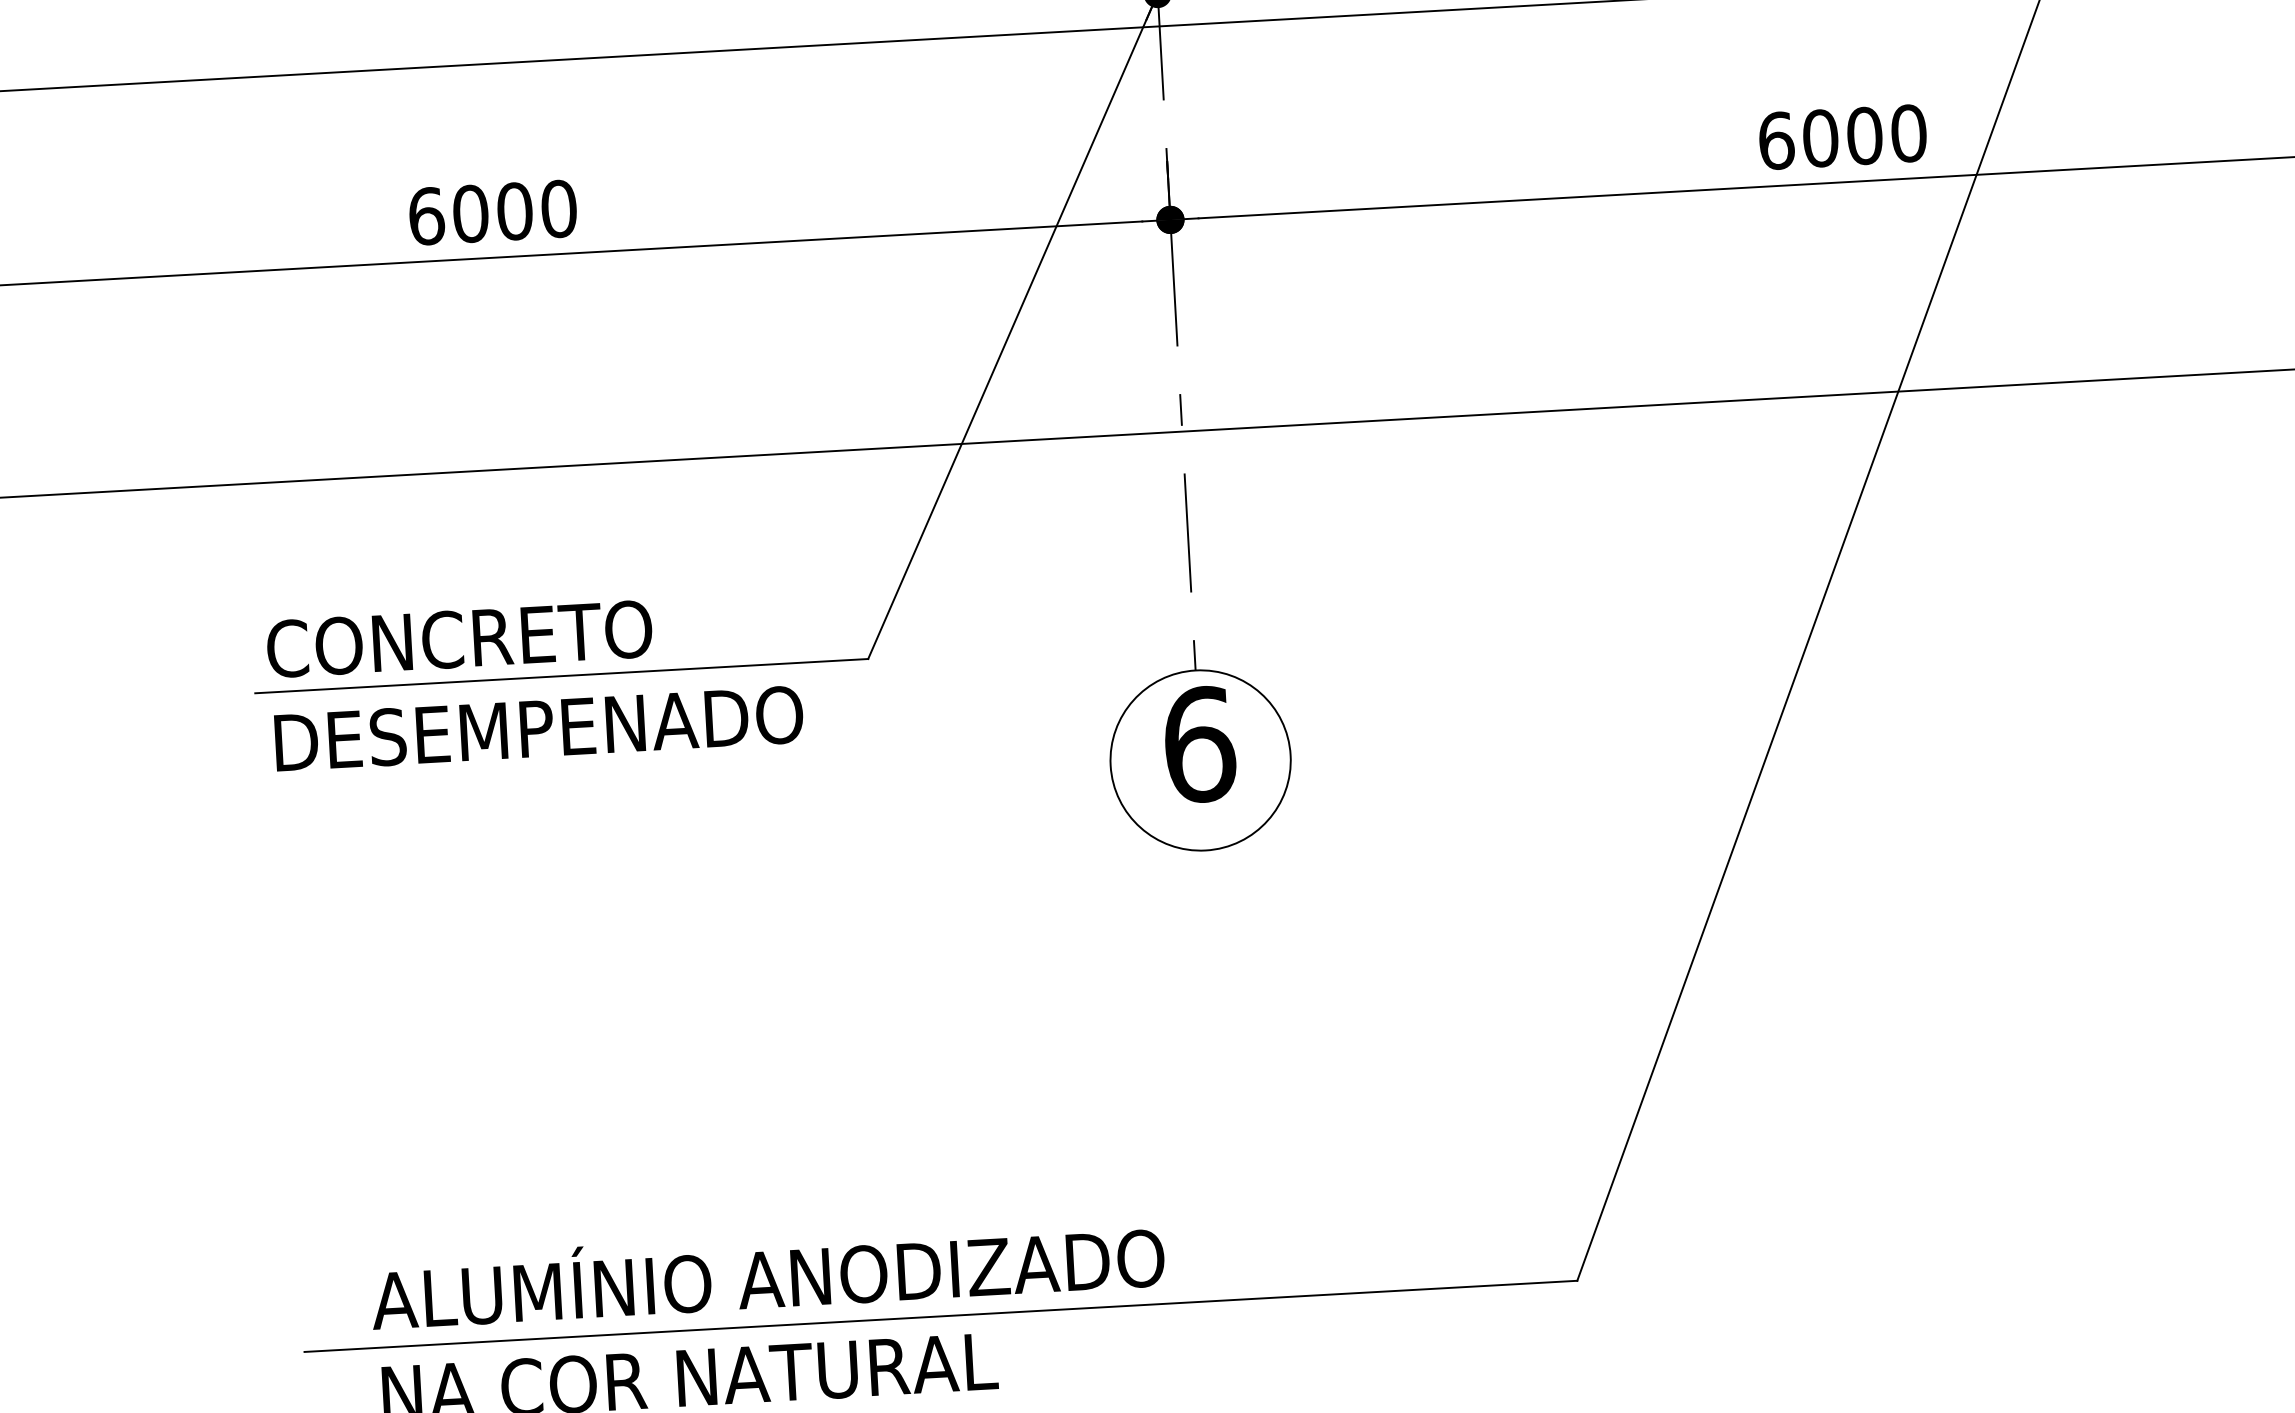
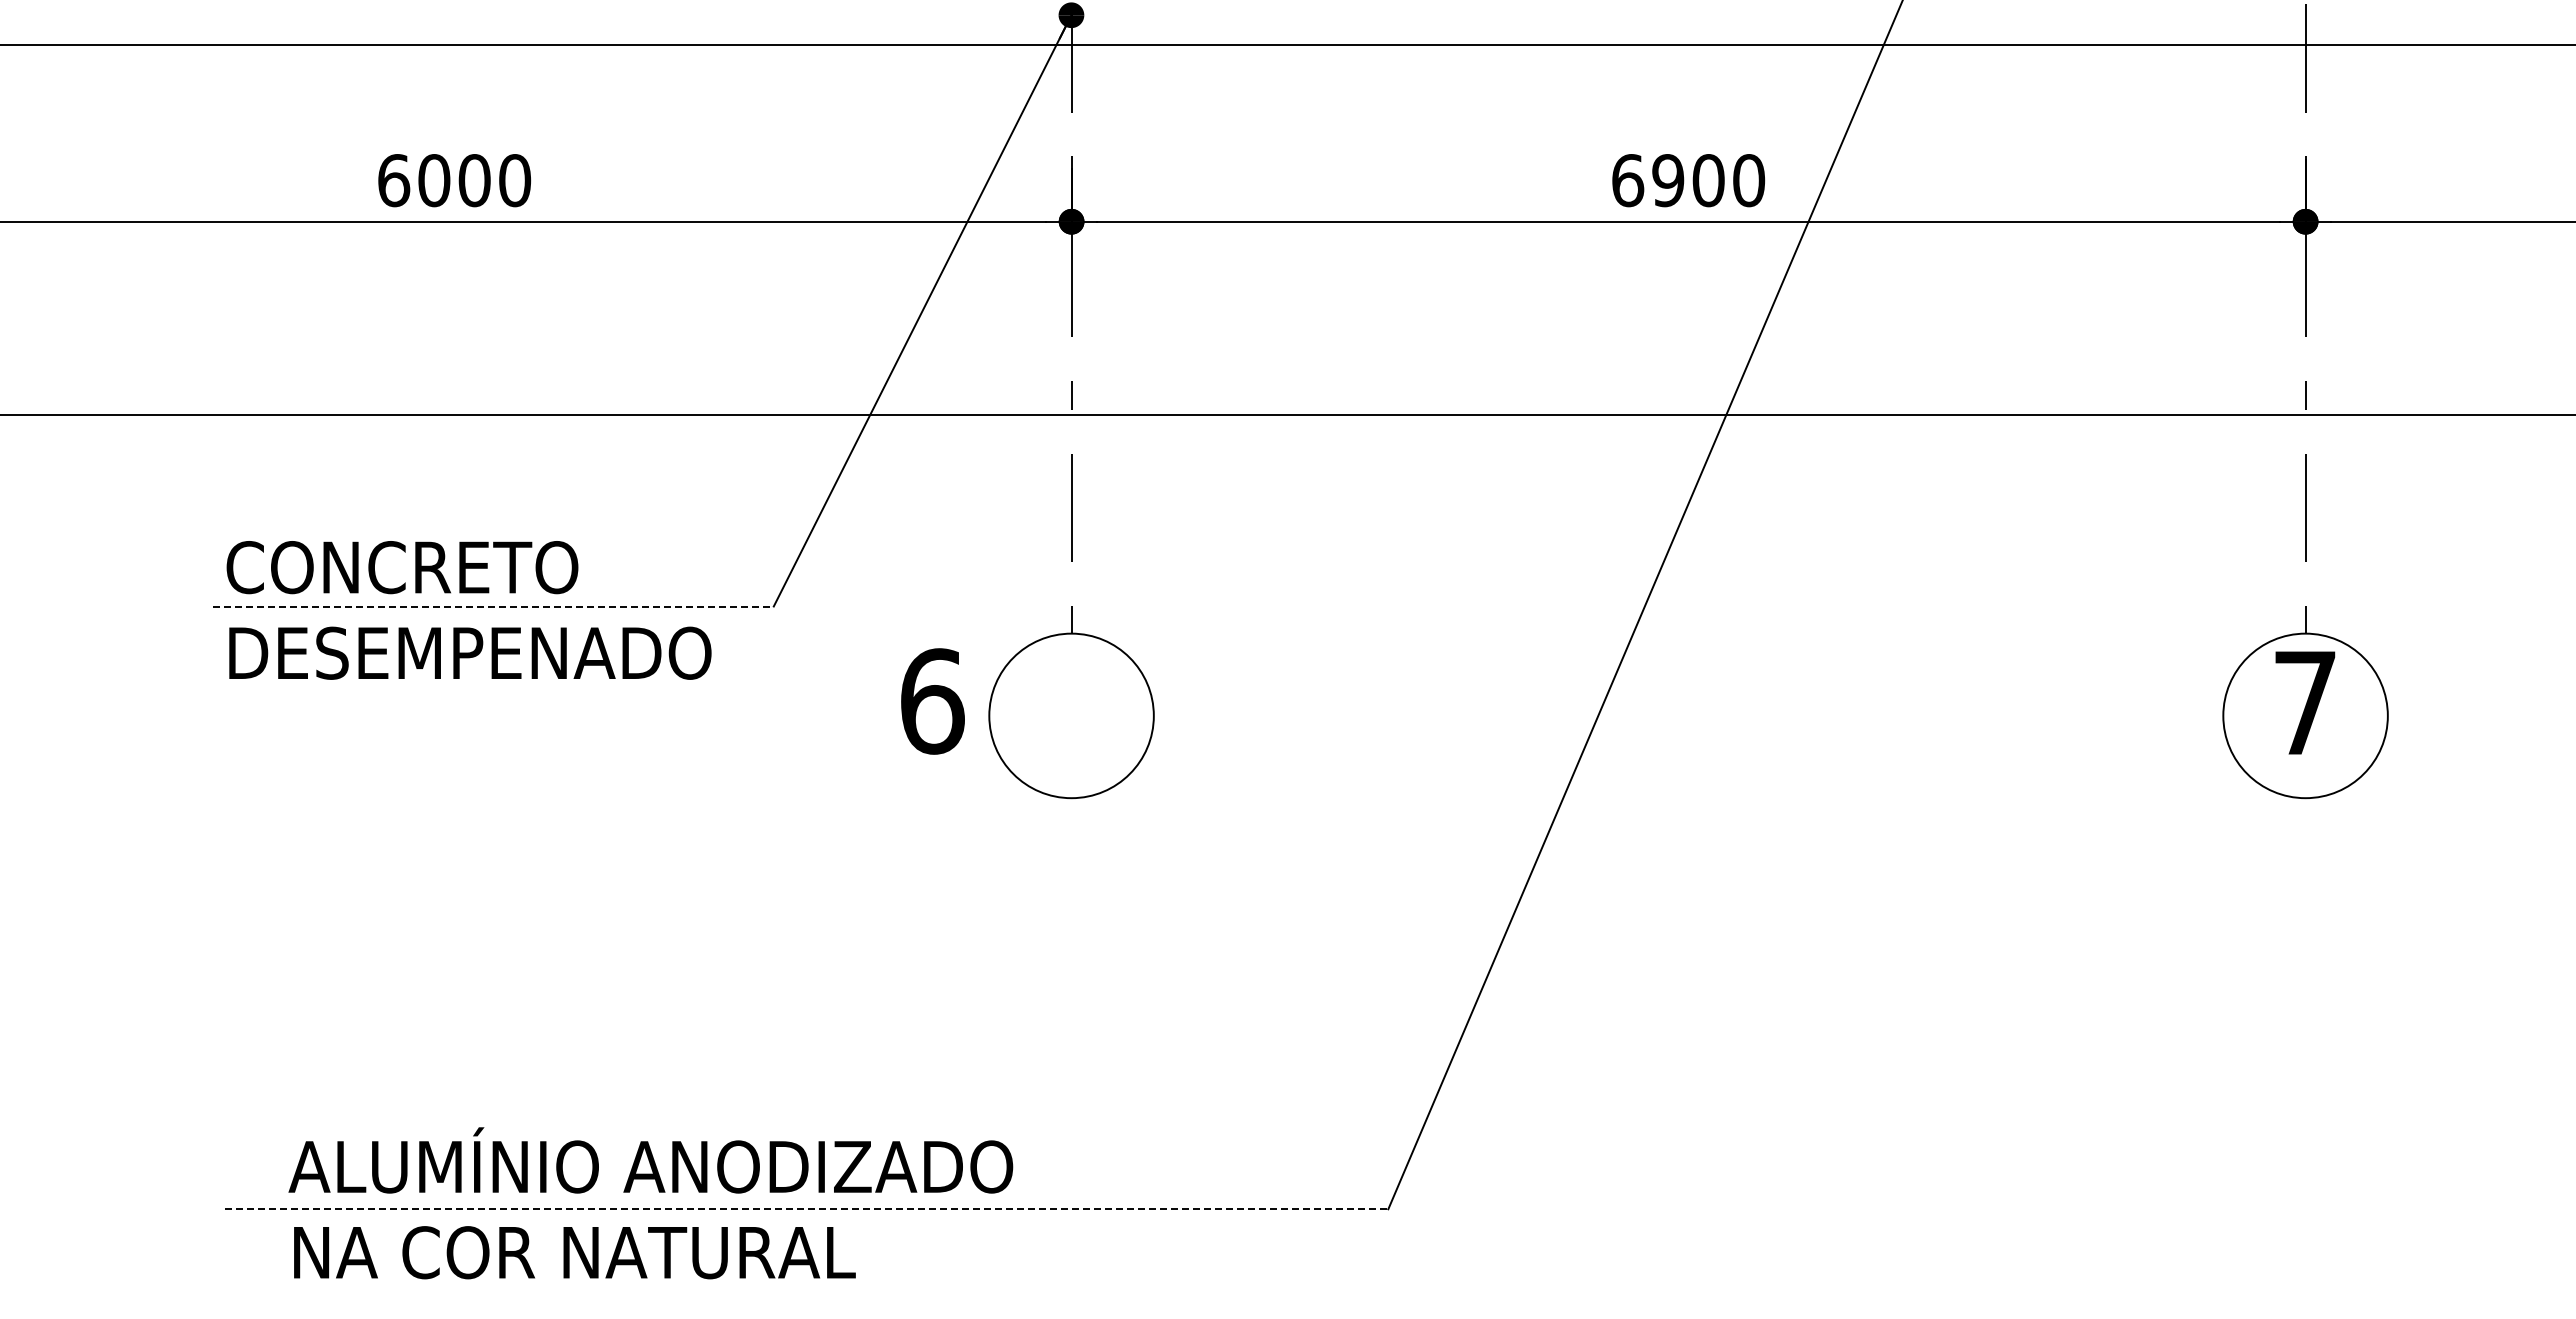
text: (1820, 138) -> (1668, 180), 6000 -> 6900
line: (562, 676) -> (494, 606), solid -> dashed
text: (1199, 744) -> (932, 701), moved
line: (940, 1316) -> (806, 1209), solid -> dashed

